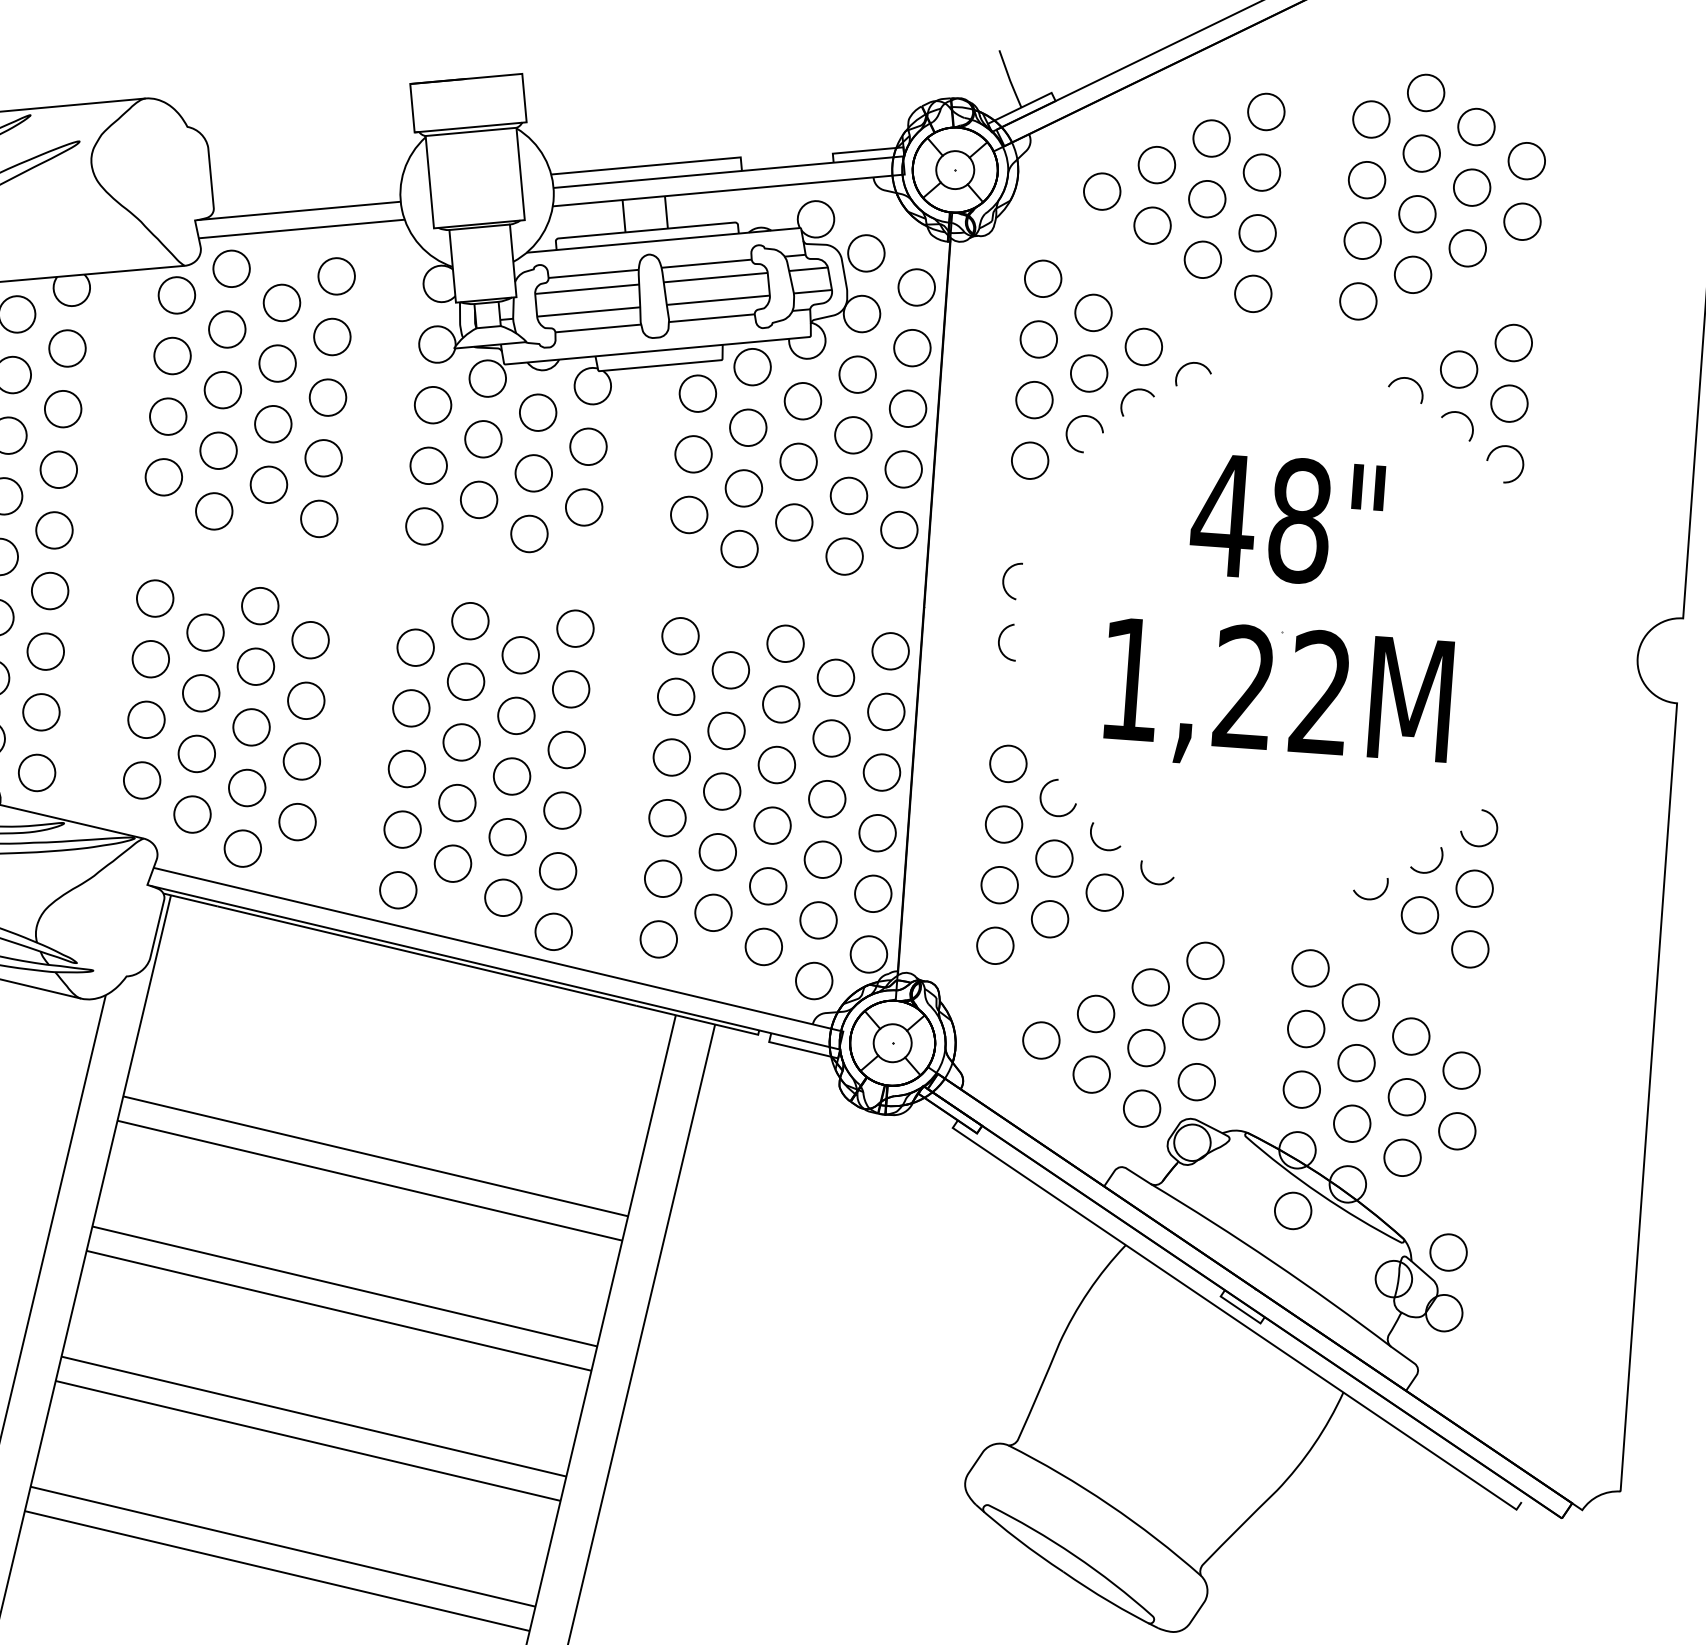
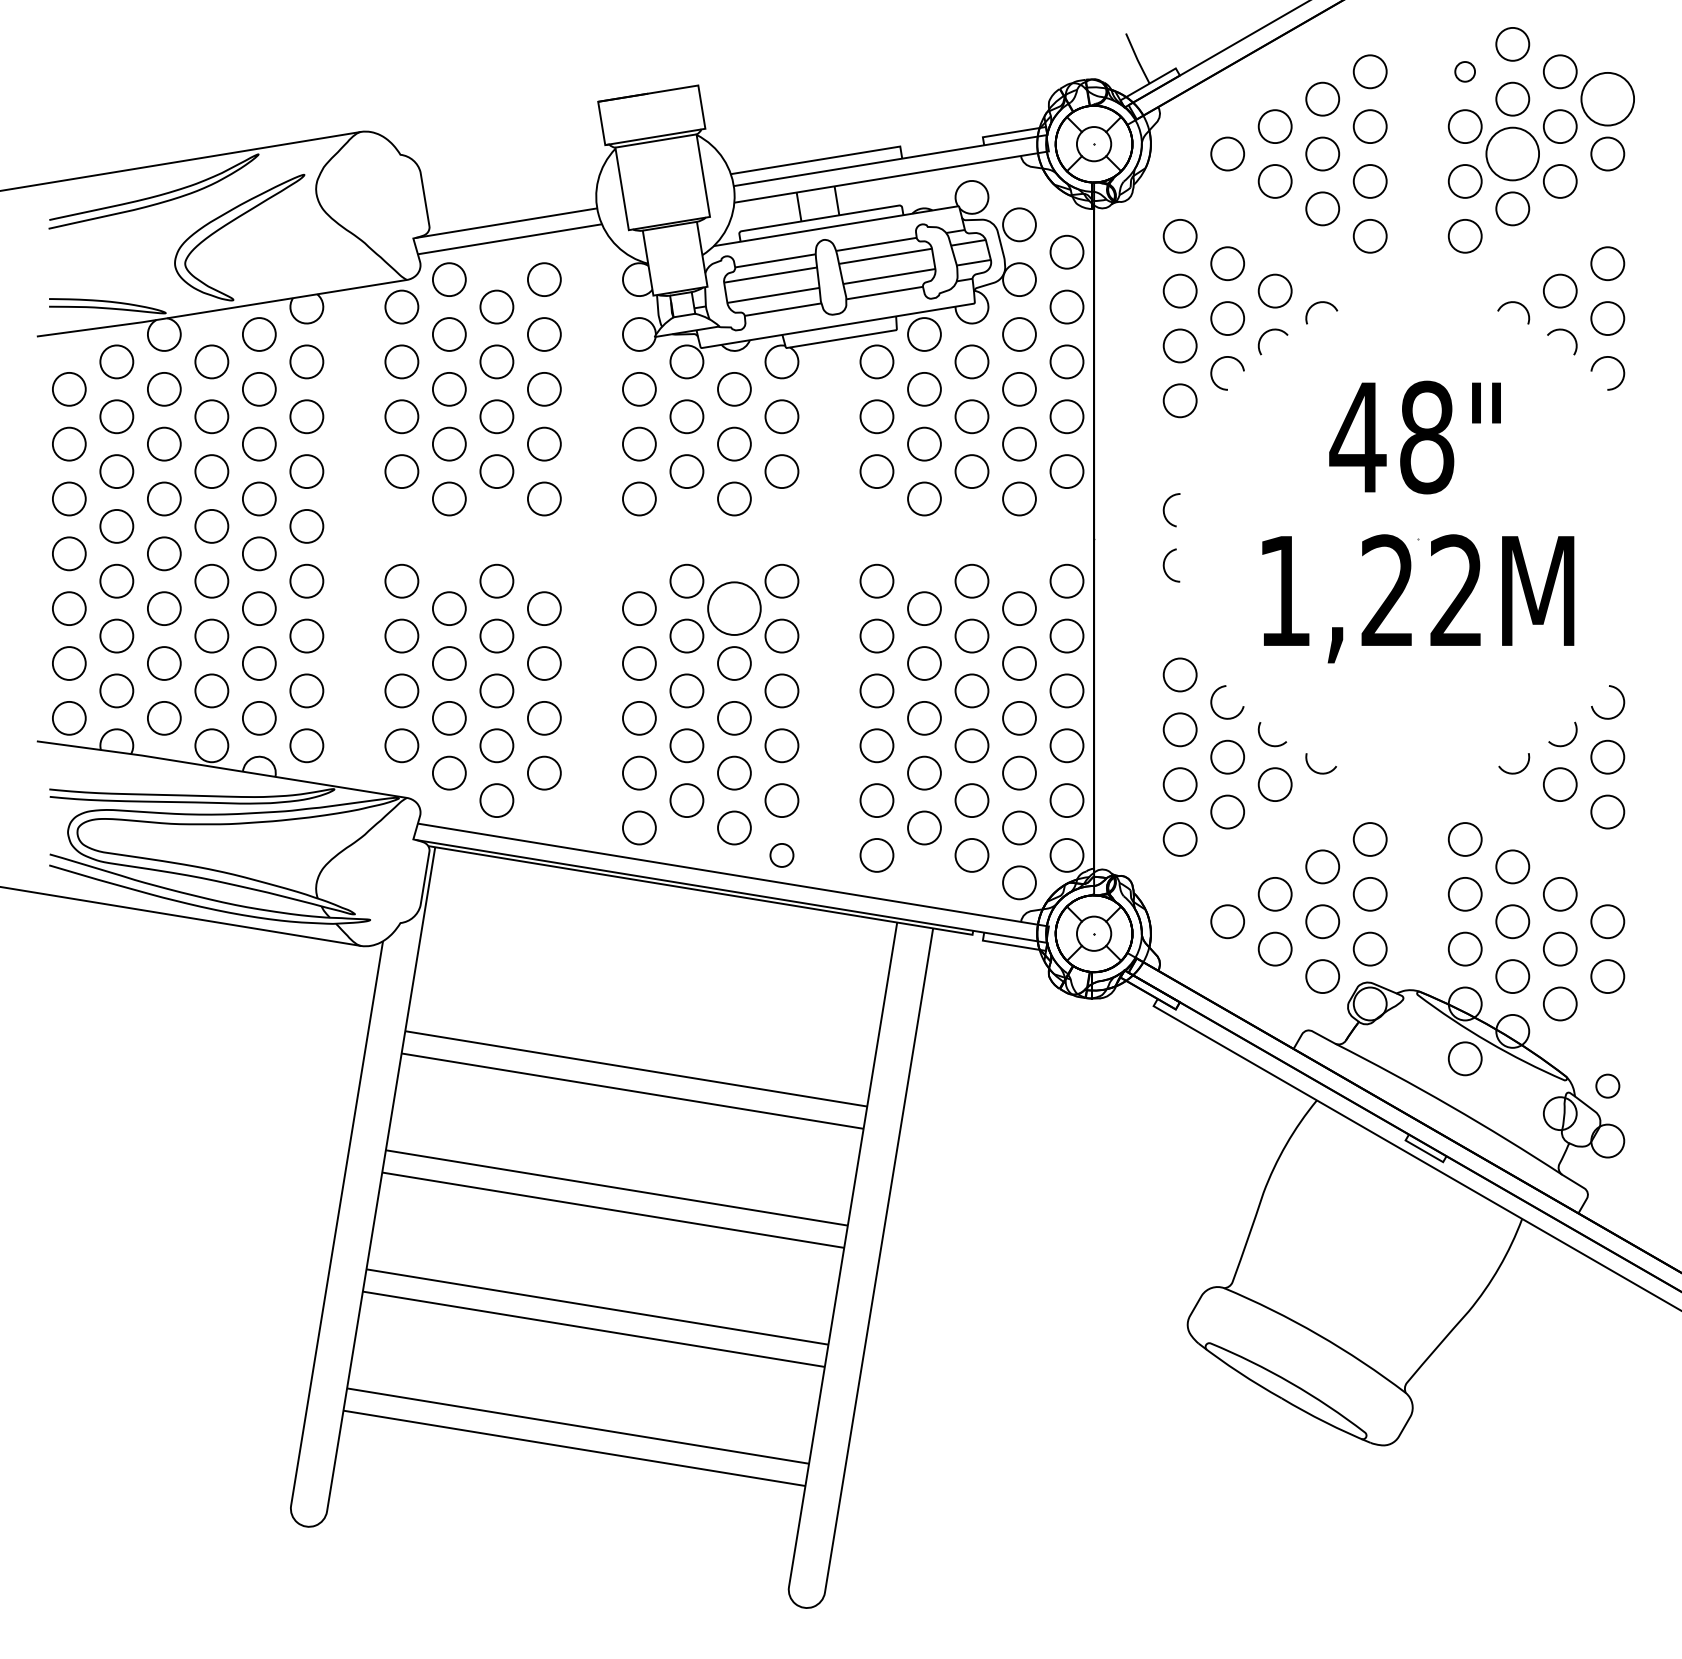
circle: (1370, 119) -> (1464, 71), size x0.6
circle: (1526, 160) -> (1607, 98), size x1.6
circle: (1417, 213) -> (1512, 153), size x1.6
circle: (520, 655) -> (734, 608), size x1.6
circle: (553, 931) -> (781, 855), size x0.7
circle: (1448, 1251) -> (1607, 1085), size x0.7

